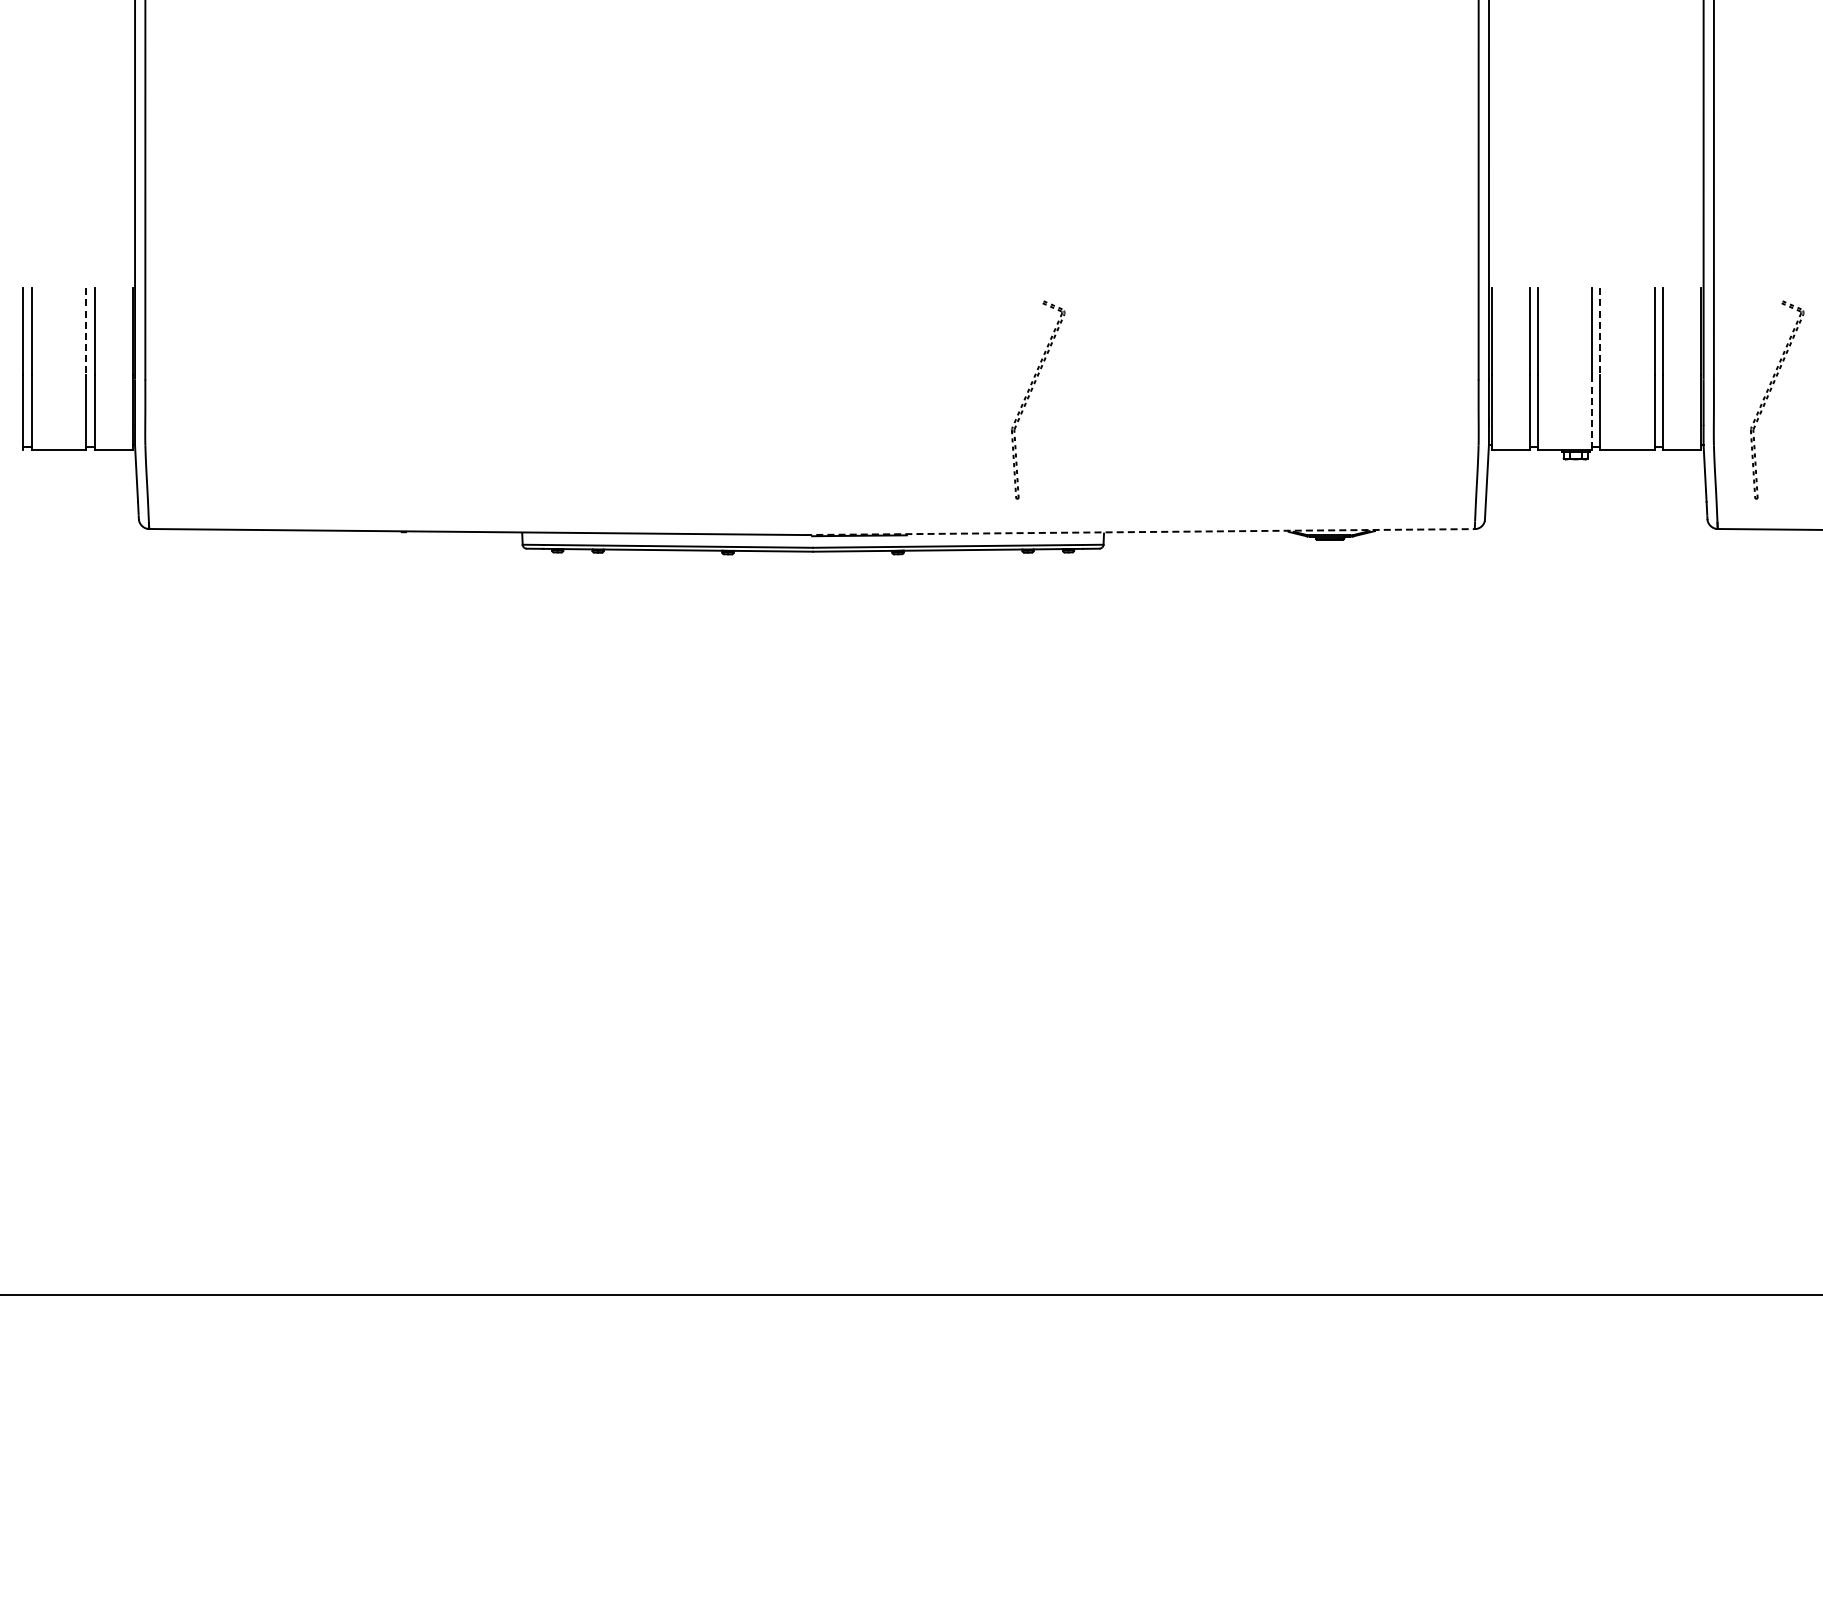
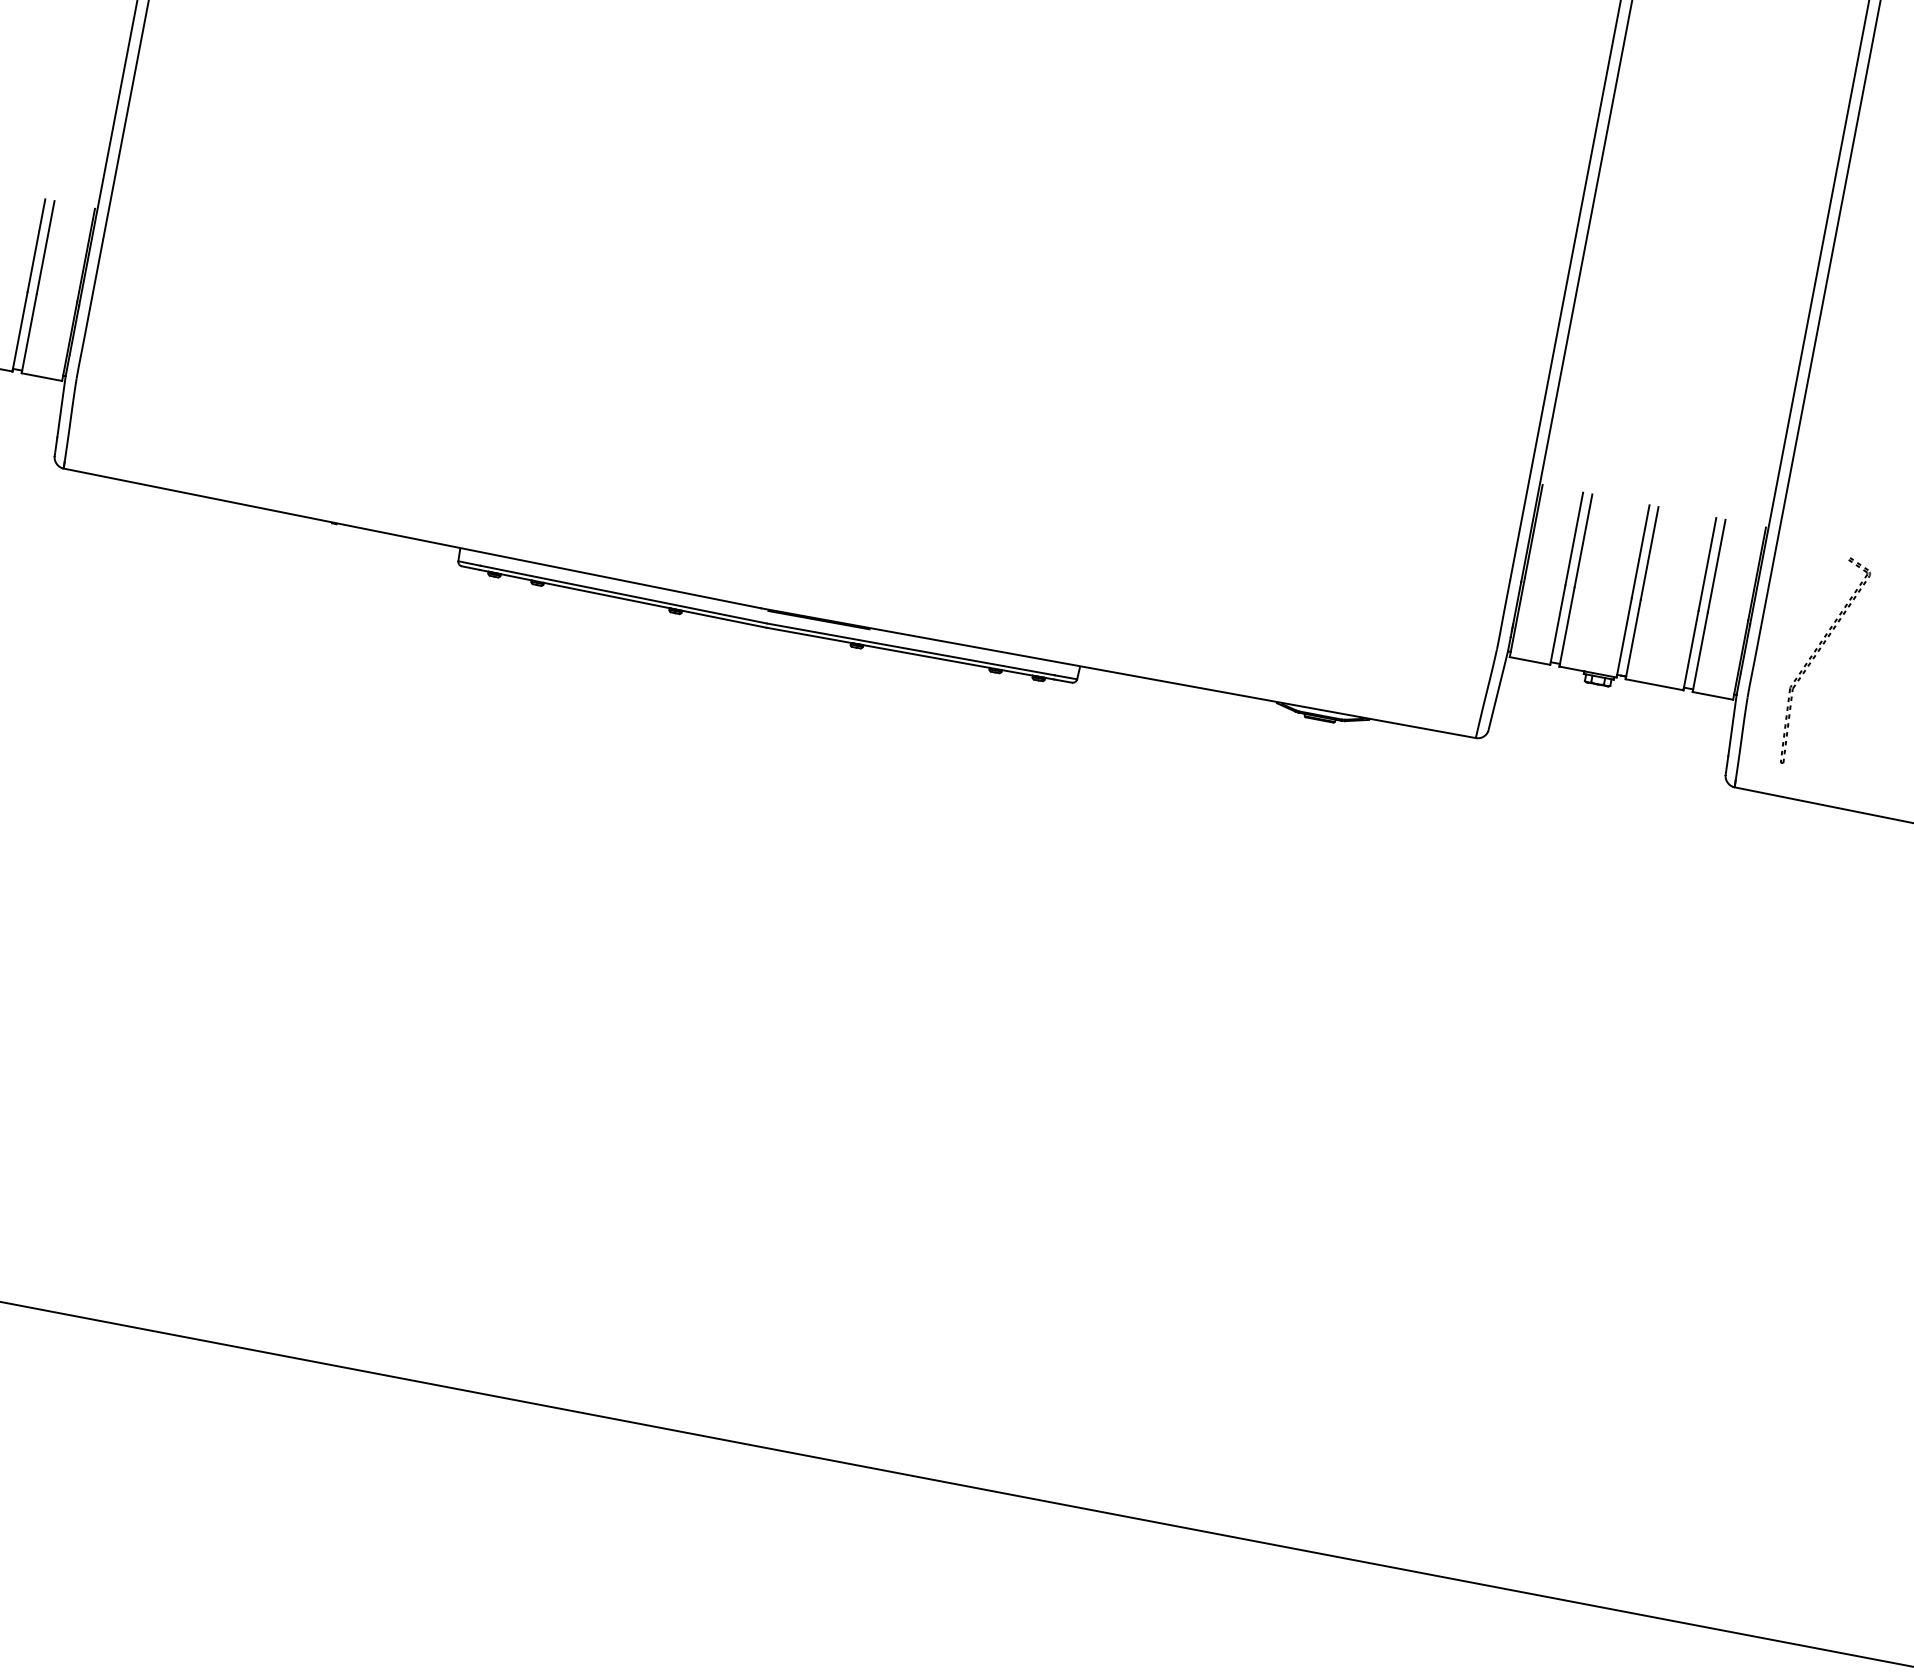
line: (86, 331) -> (37, 245), dashed -> solid
line: (1600, 331) -> (1649, 553), dashed -> solid
part: (1029, 397) -> (1028, 507), removed
line: (1591, 413) -> (1623, 638), dashed -> solid
line: (1140, 532) -> (1119, 673), dashed -> solid

